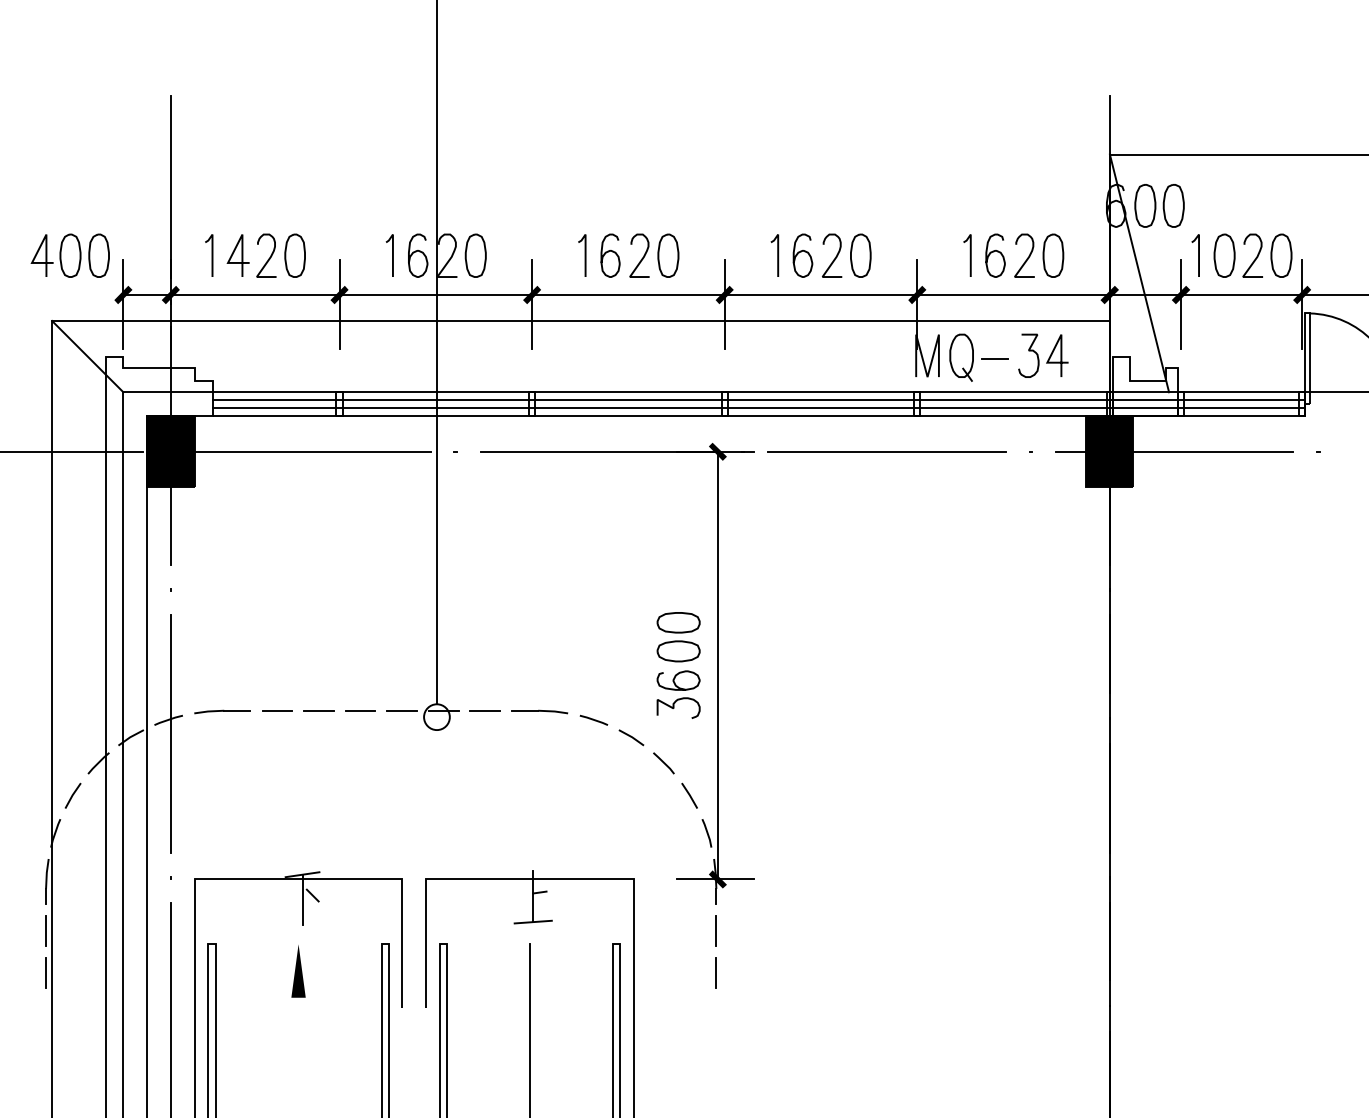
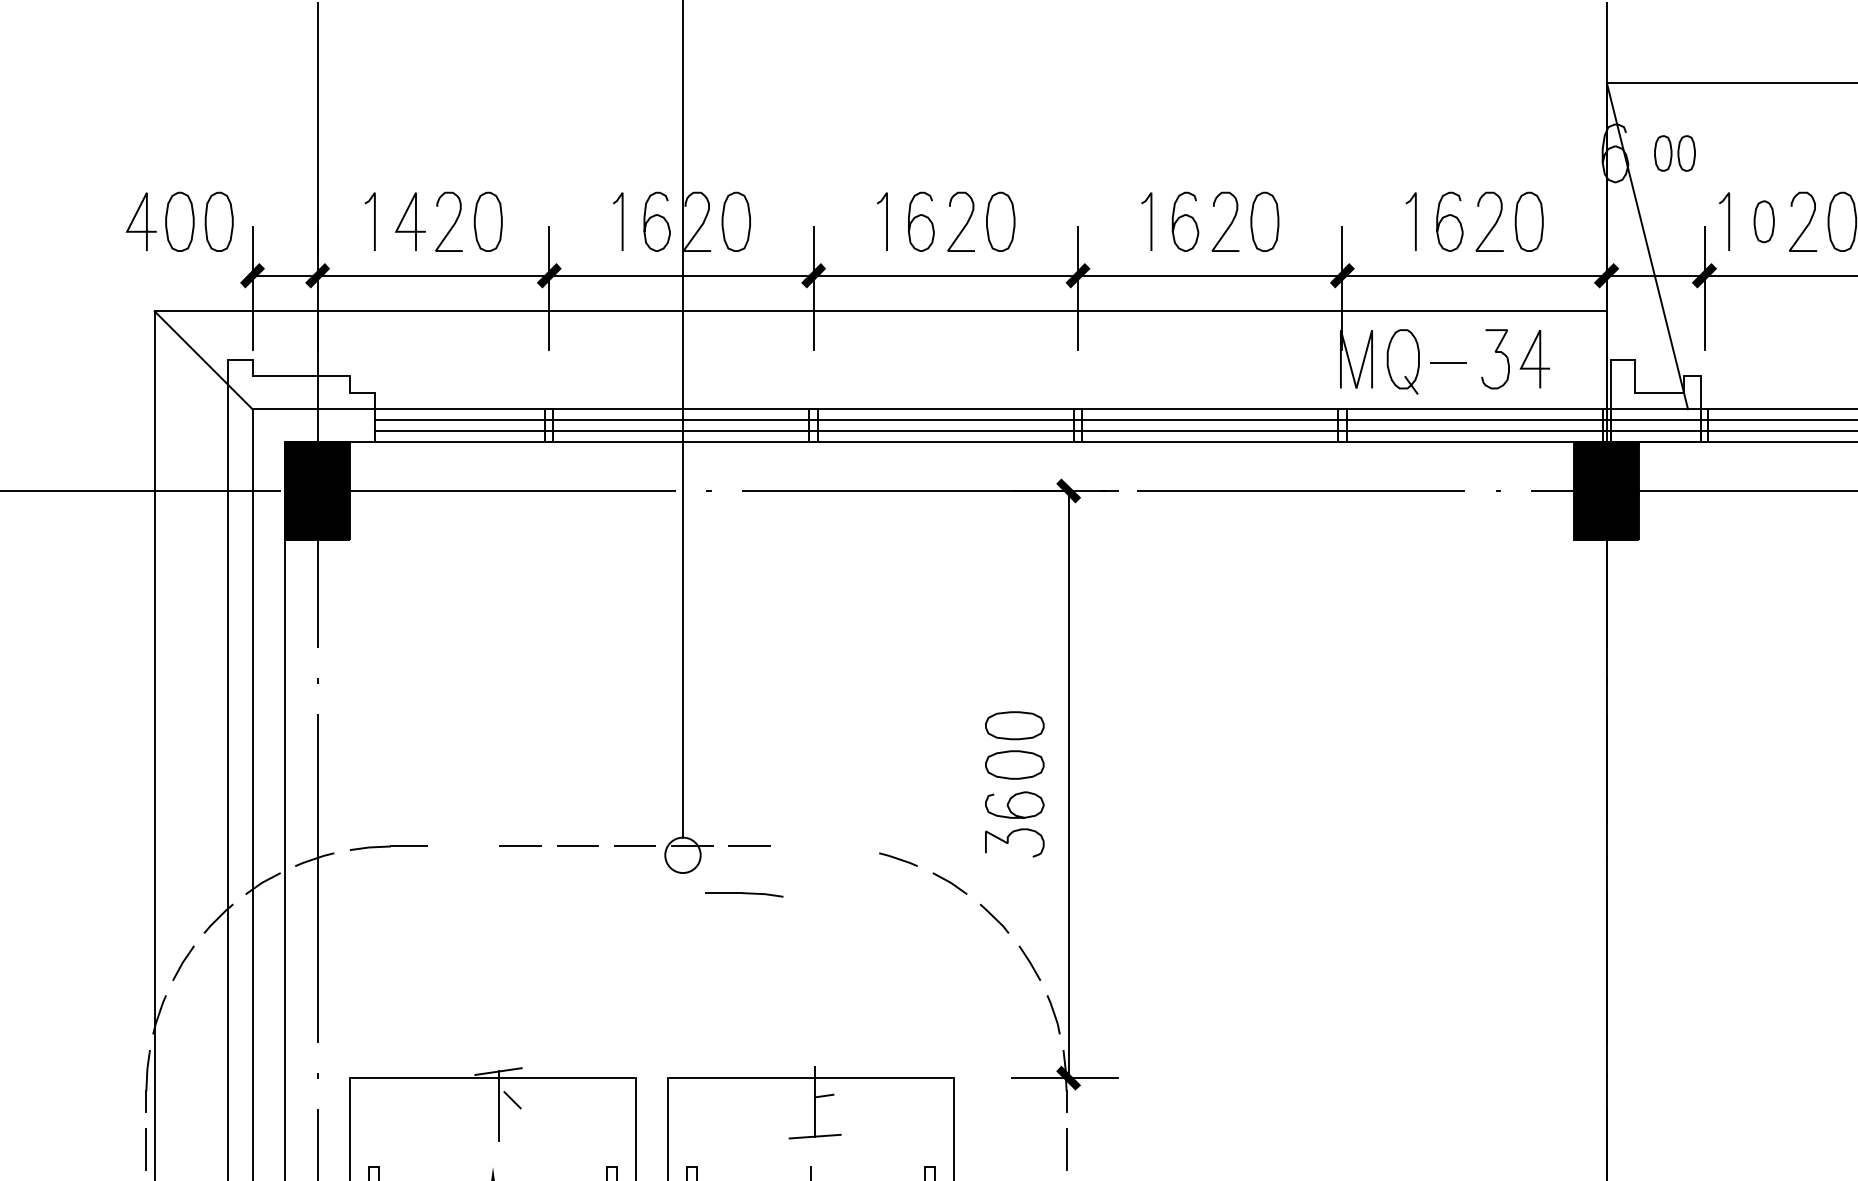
part: (1159, 205) -> (1674, 152), size x0.6
part: (1224, 255) -> (1764, 221), size x0.7
line: (277, 710) -> (464, 846), removed
part: (539, 711) -> (744, 894), moved

